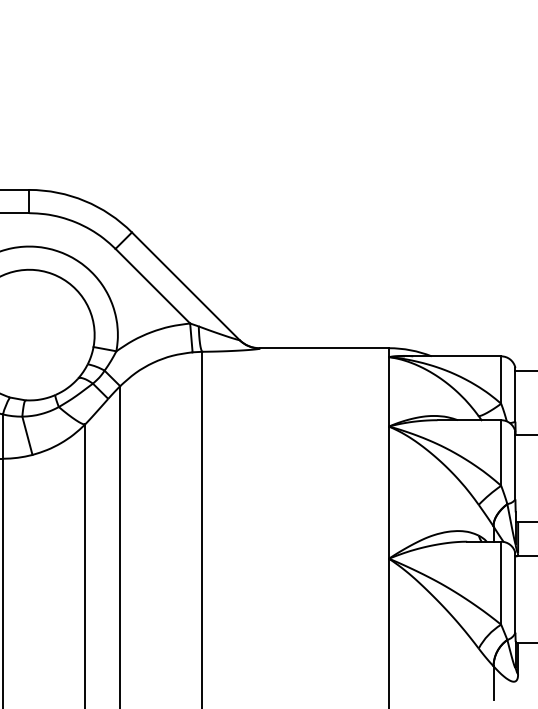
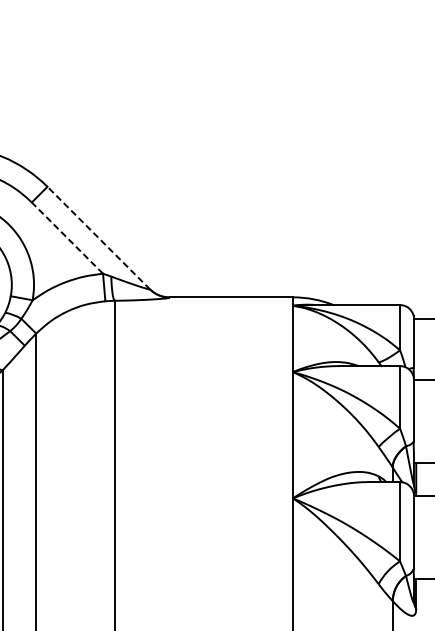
line: (185, 285) -> (98, 237), solid -> dashed
line: (152, 286) -> (67, 238), solid -> dashed

